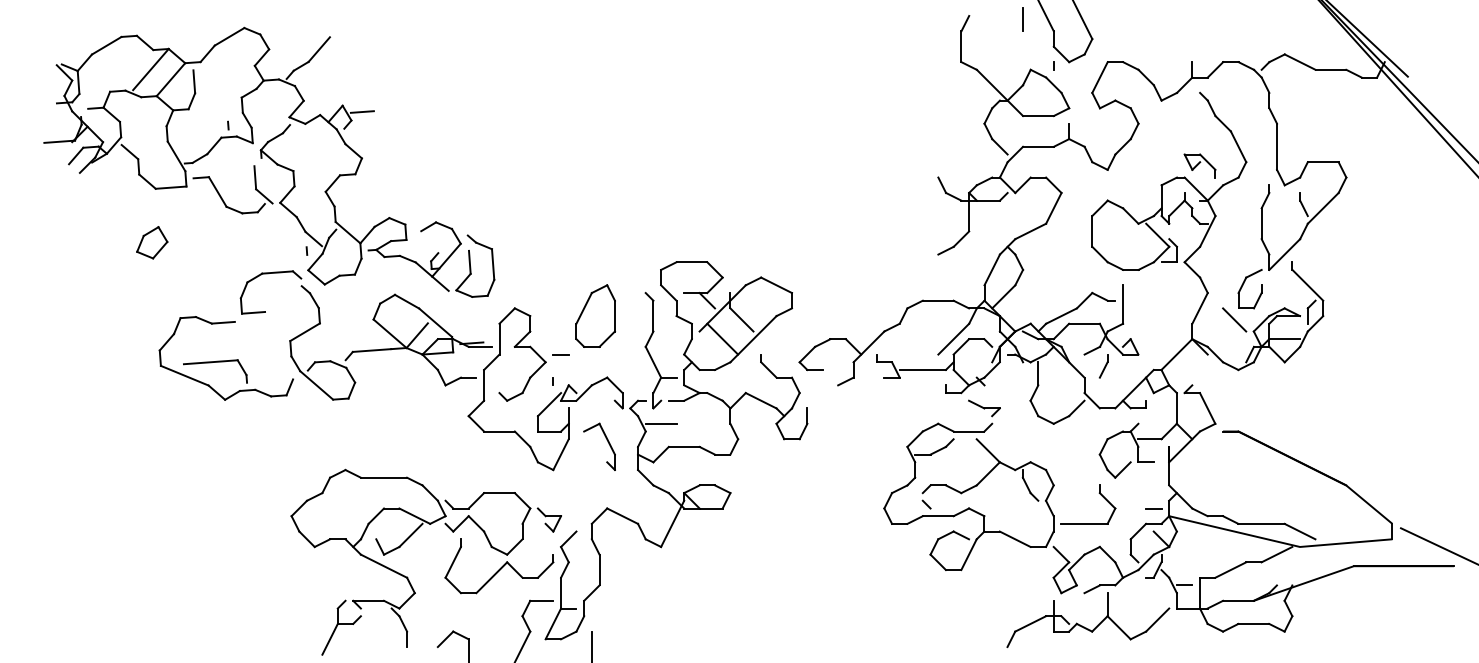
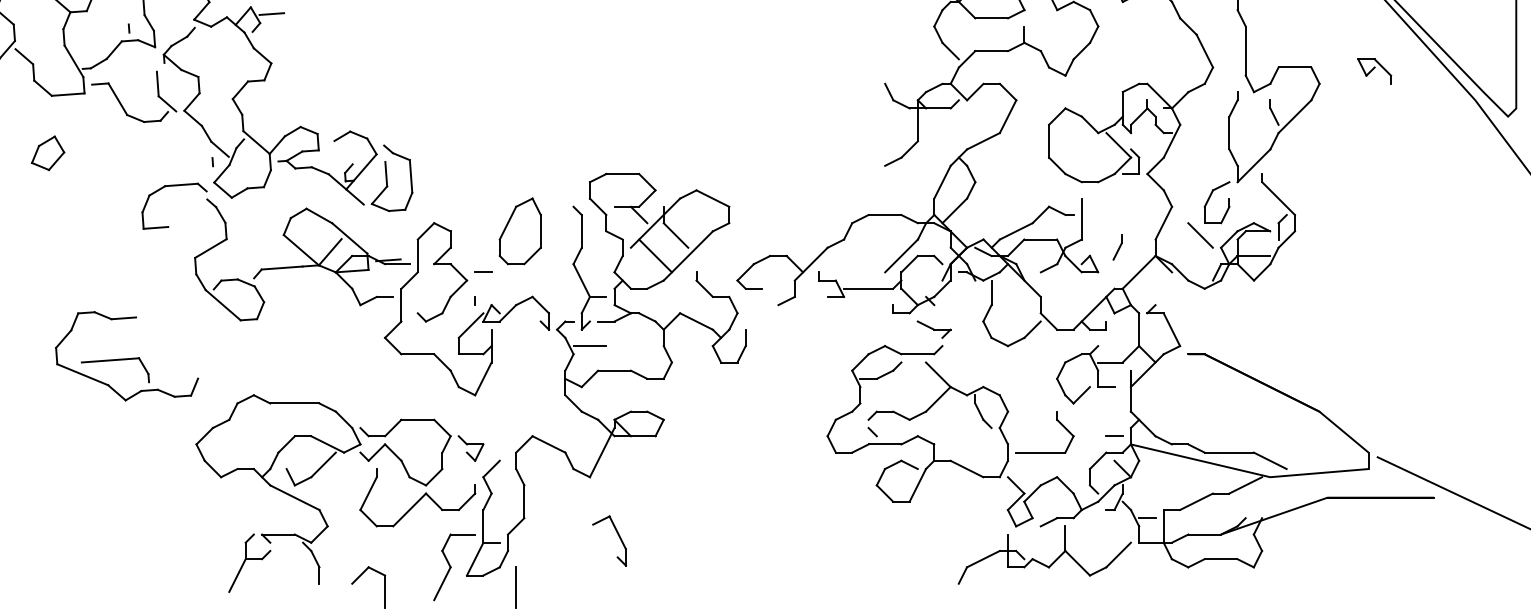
part: (1199, 165) -> (1374, 71), moved
part: (225, 358) -> (126, 356), moved
part: (1103, 366) -> (1117, 247), moved
part: (607, 442) -> (618, 536), moved

